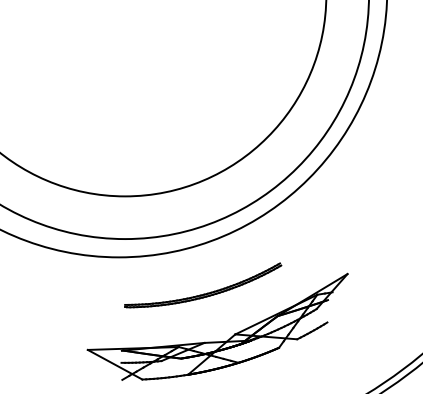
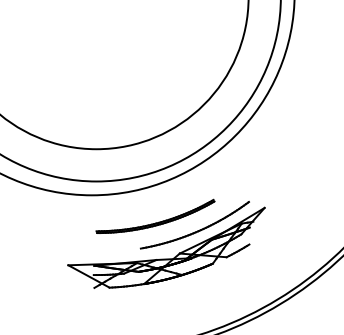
part: (258, 303) -> (197, 230), added

